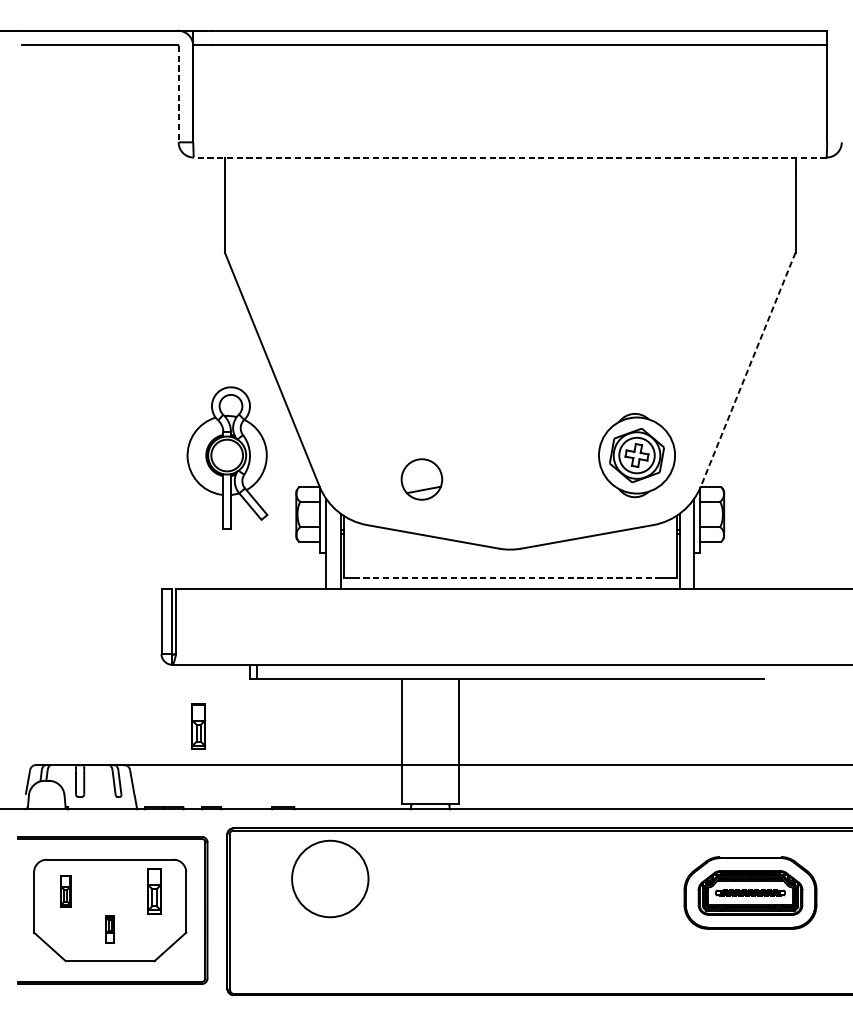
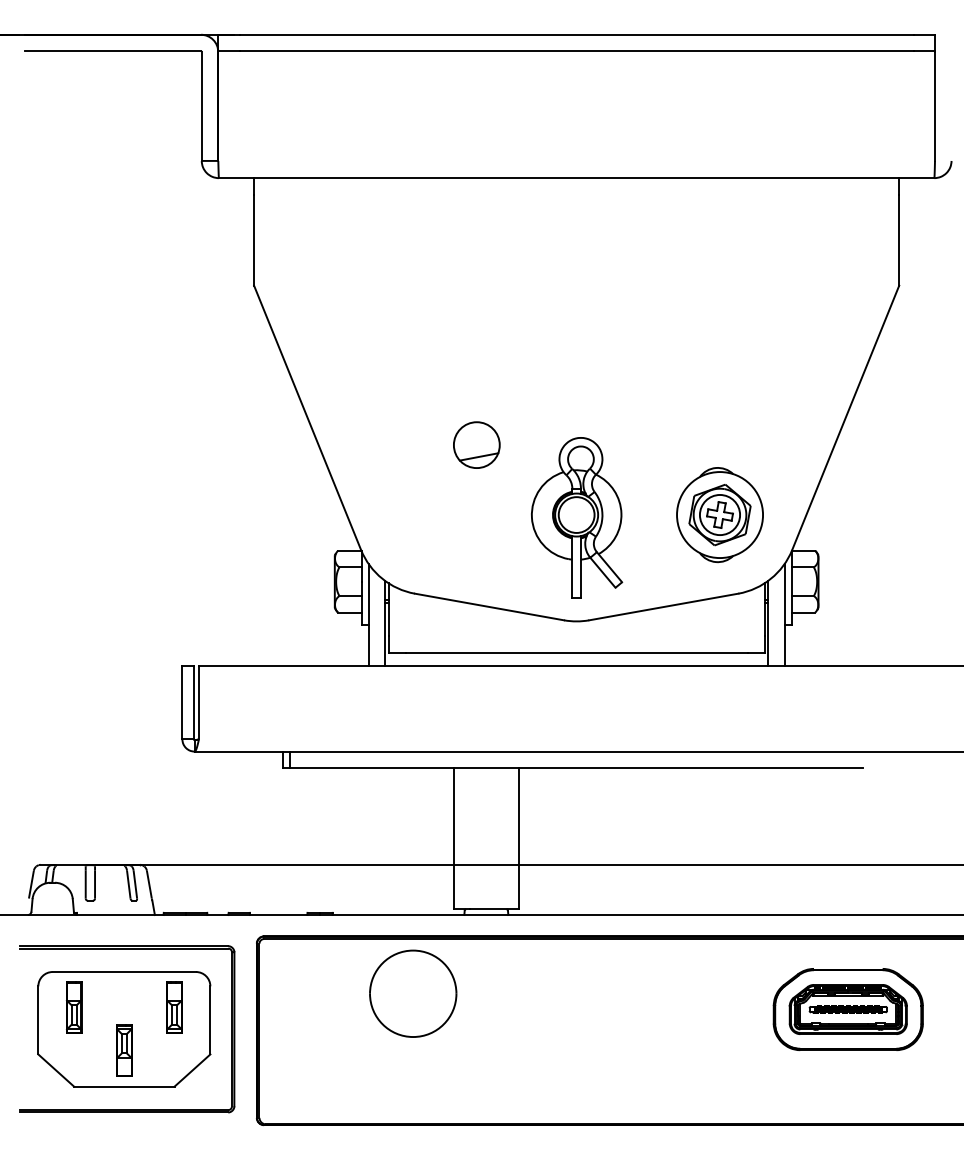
line: (178, 94) -> (201, 106), dashed -> solid
line: (510, 157) -> (576, 178), dashed -> solid
line: (748, 369) -> (845, 417), dashed -> solid
part: (227, 457) -> (577, 517), moved
part: (421, 478) -> (476, 444), moved
line: (510, 578) -> (576, 653), dashed -> solid
part: (198, 726) -> (224, 821), removed
part: (330, 878) -> (413, 993), moved
part: (66, 891) -> (74, 1007), size x1.43
part: (110, 929) -> (124, 1050), size x1.67

